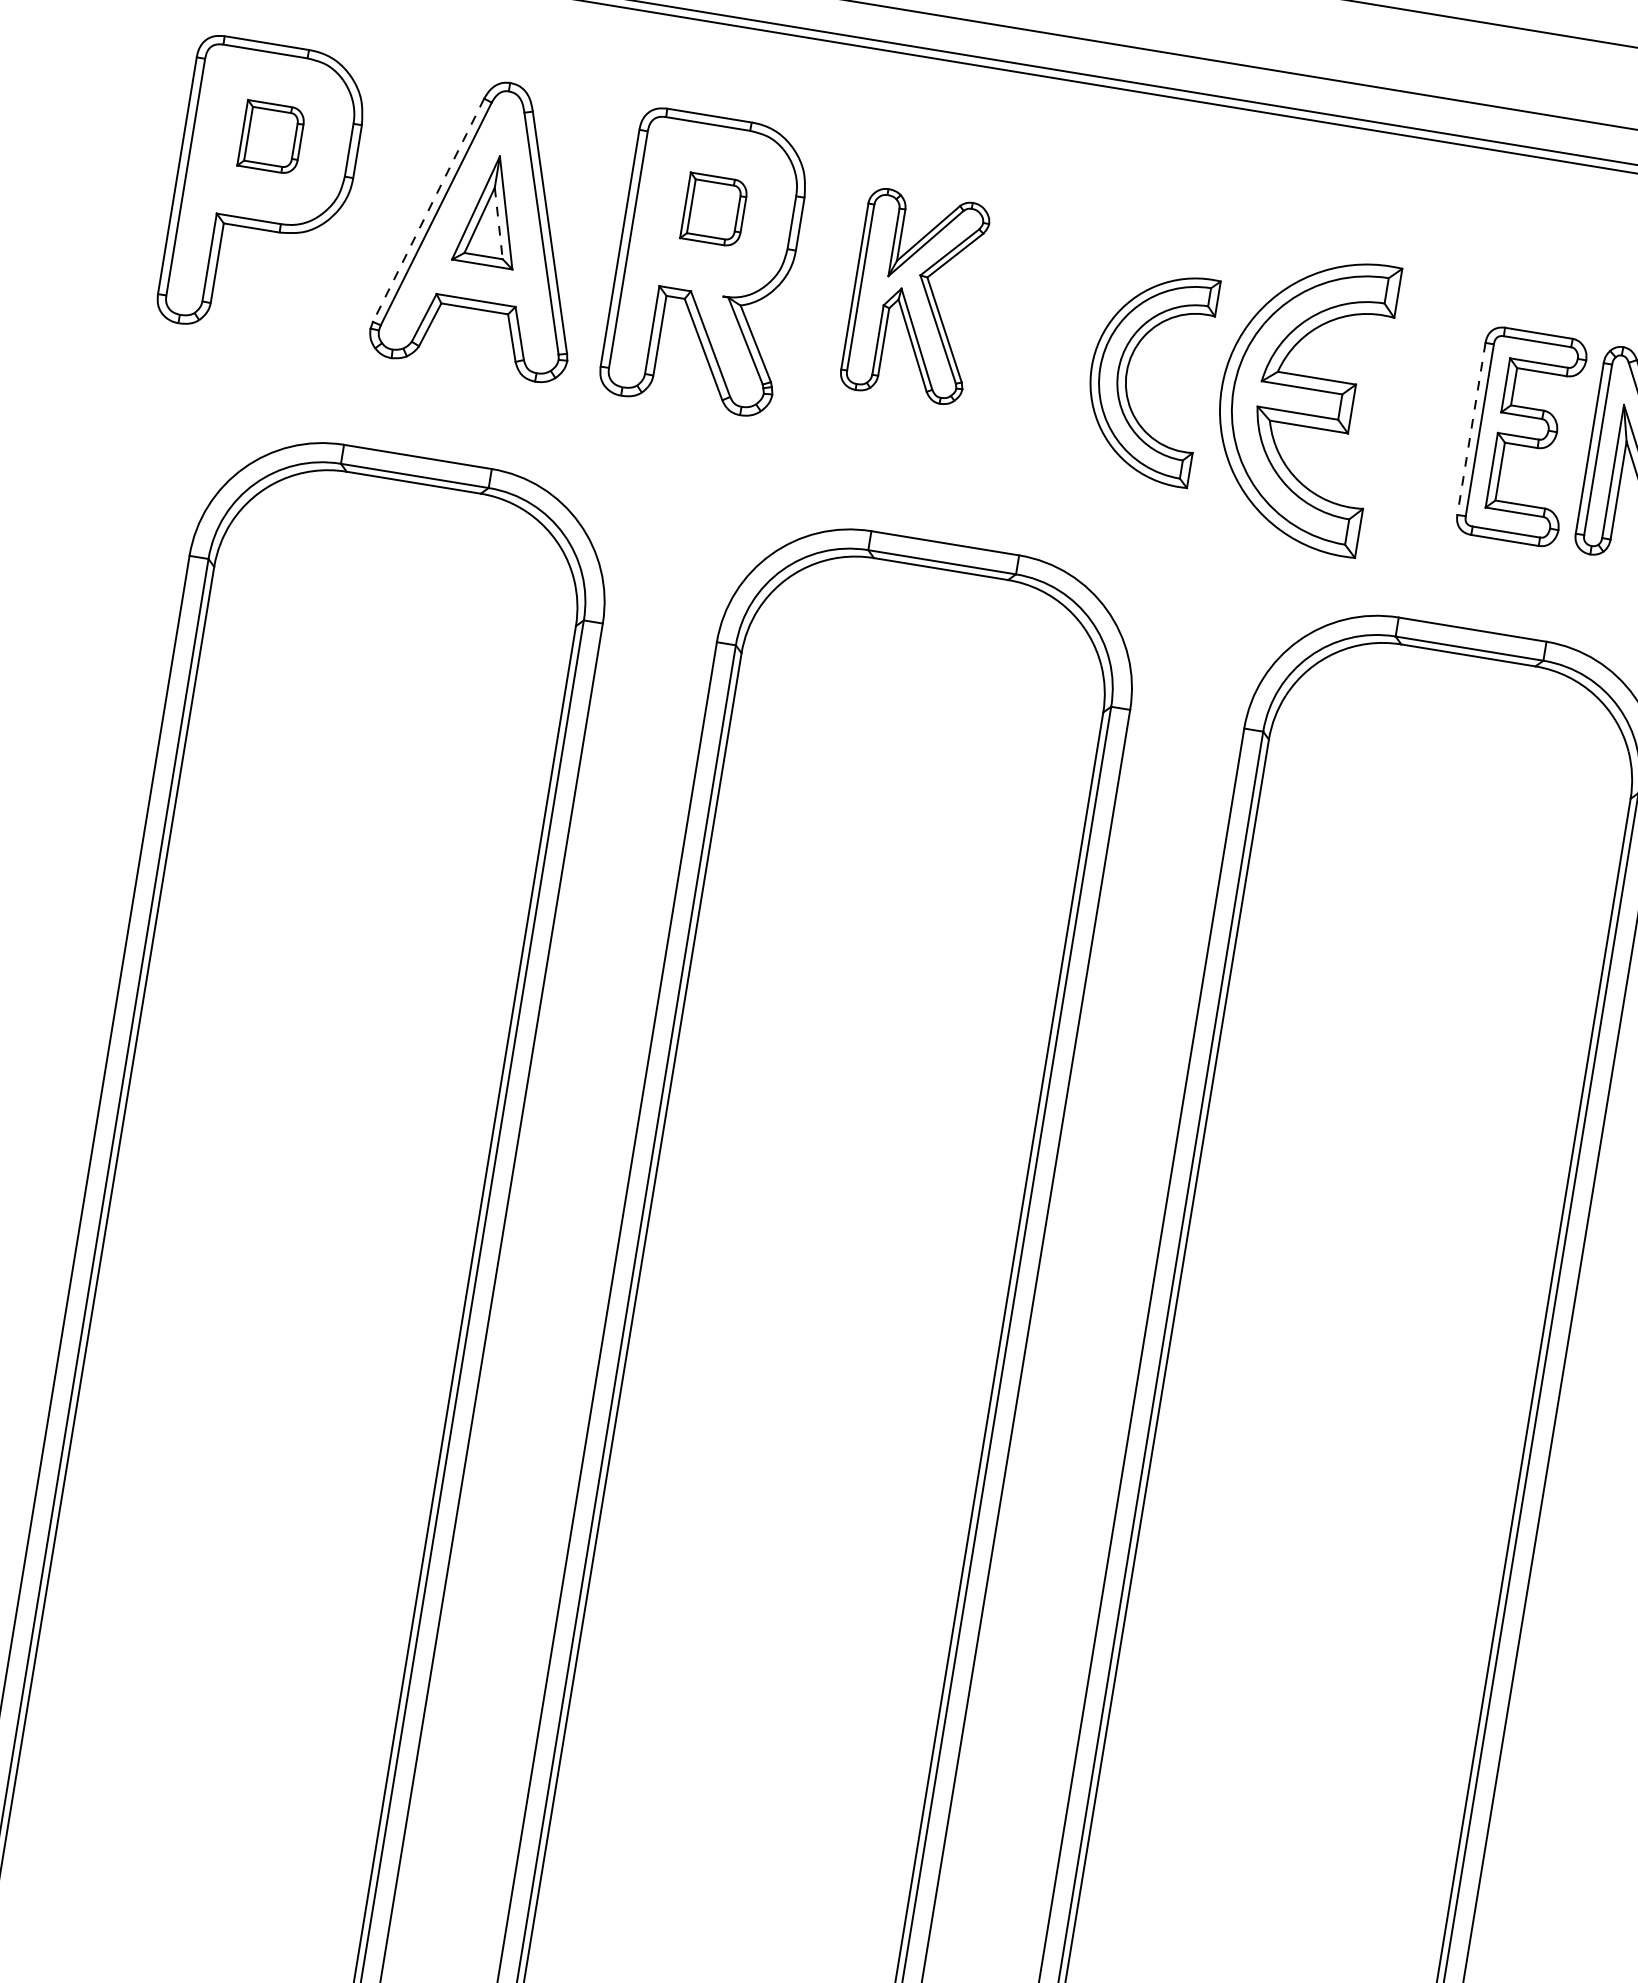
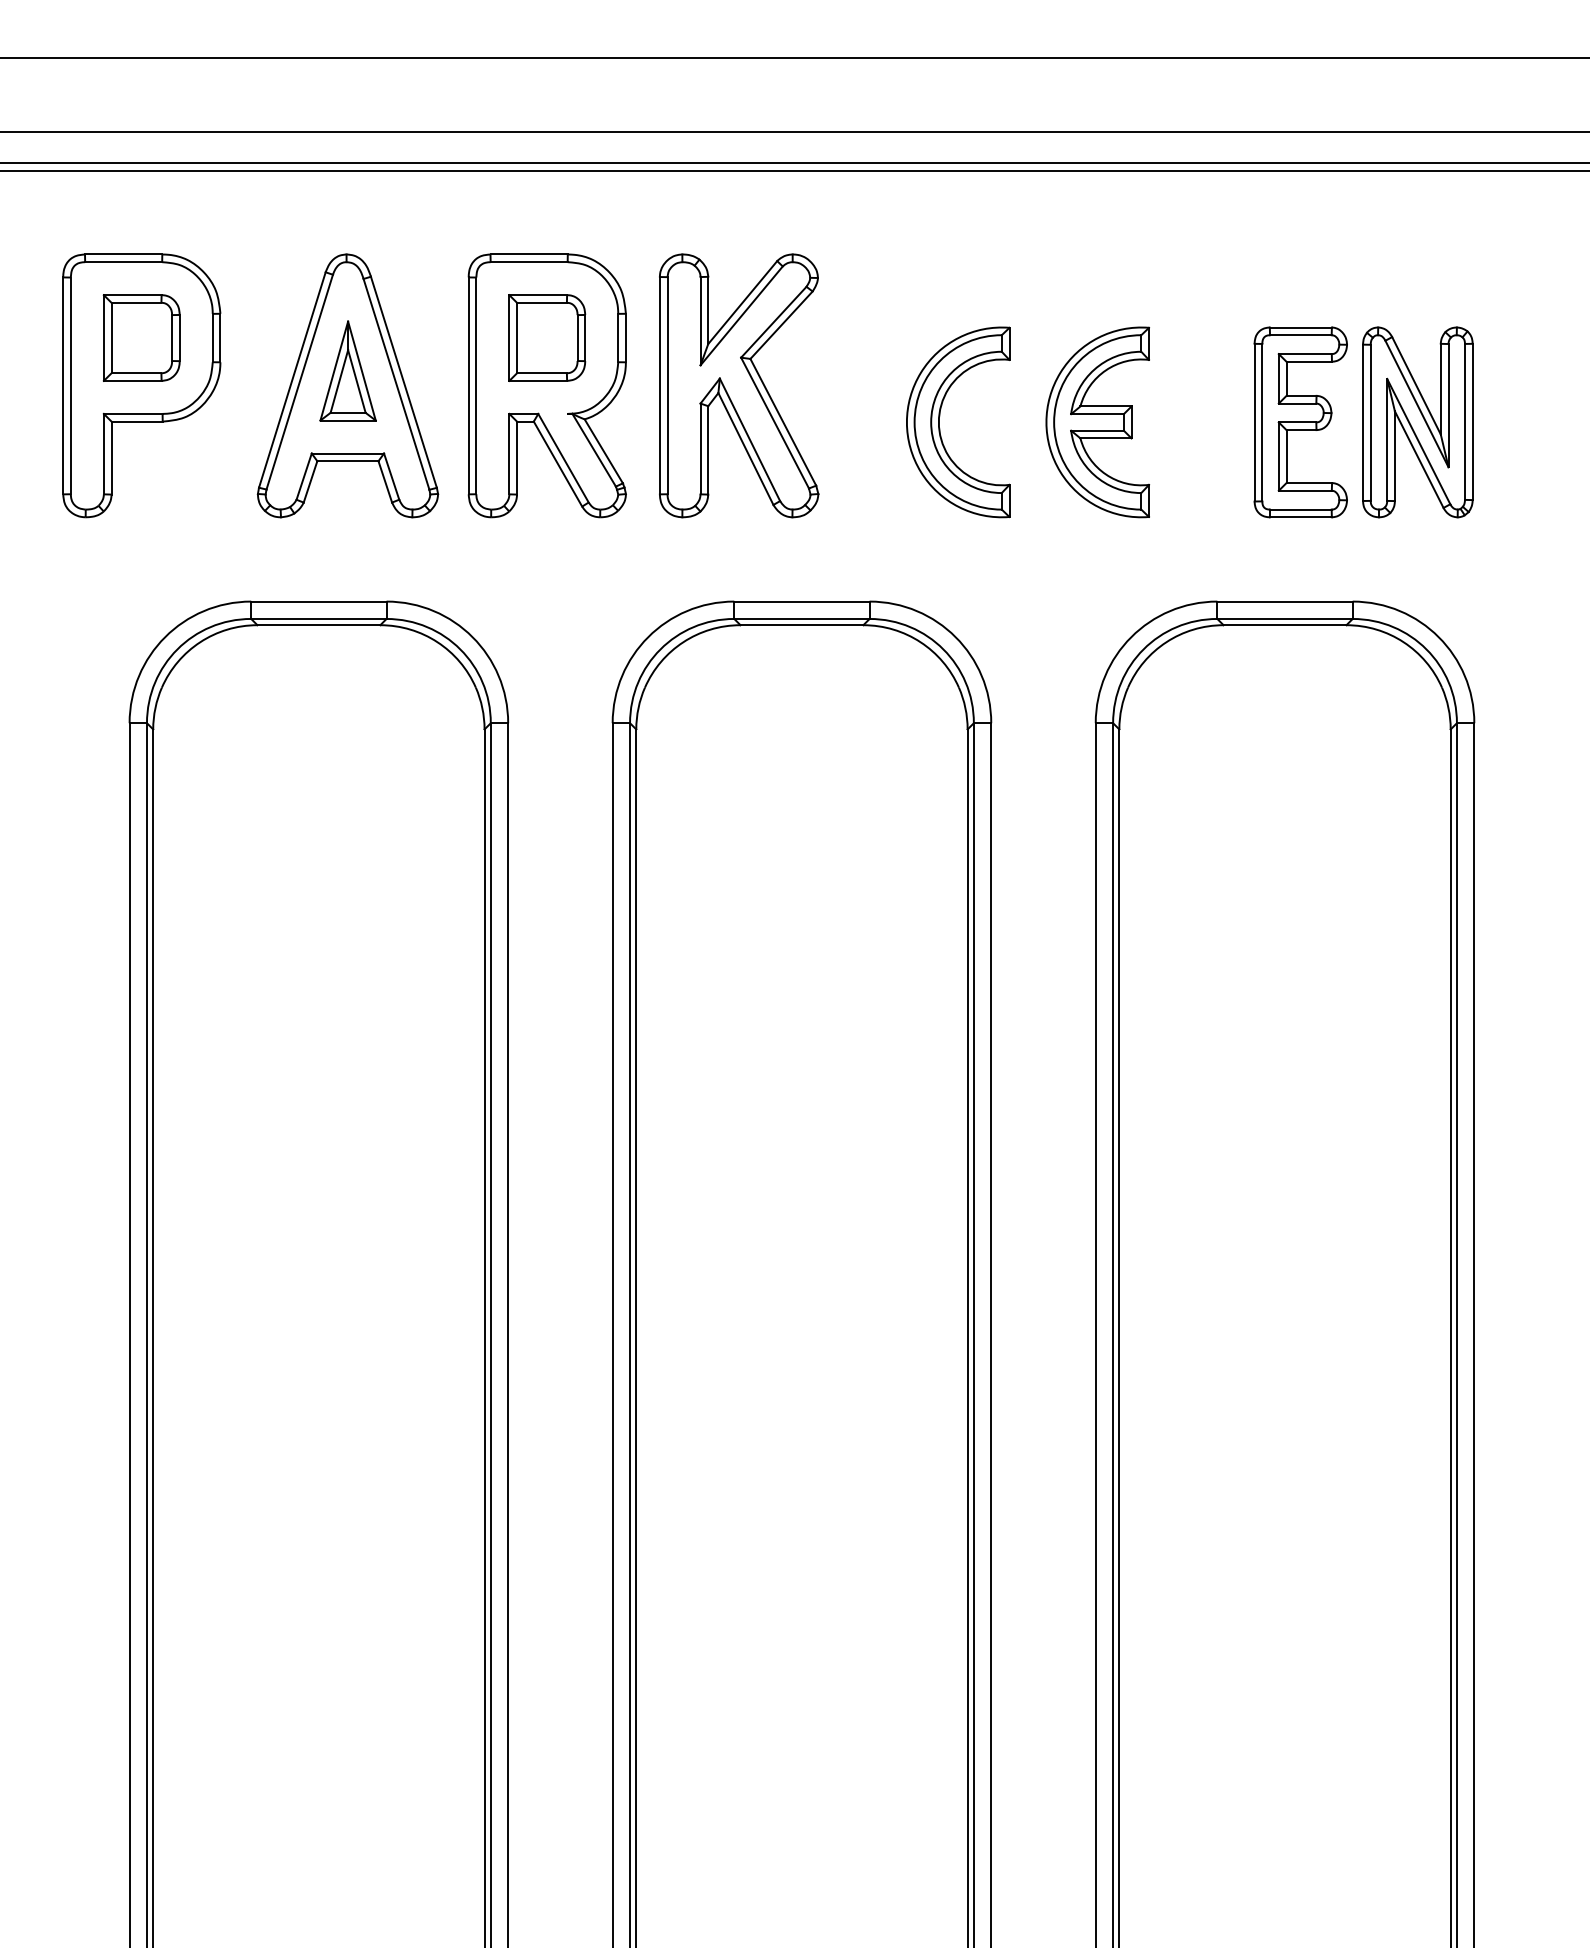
part: (271, 136) -> (141, 337), size x1.43
part: (714, 209) -> (547, 337), size x1.43
line: (428, 210) -> (292, 380), dashed -> solid
line: (498, 223) -> (356, 381), dashed -> solid
part: (915, 296) -> (739, 385), size x1.43
part: (1299, 400) -> (1097, 422), size x0.71
line: (1471, 428) -> (1254, 422), dashed -> solid

